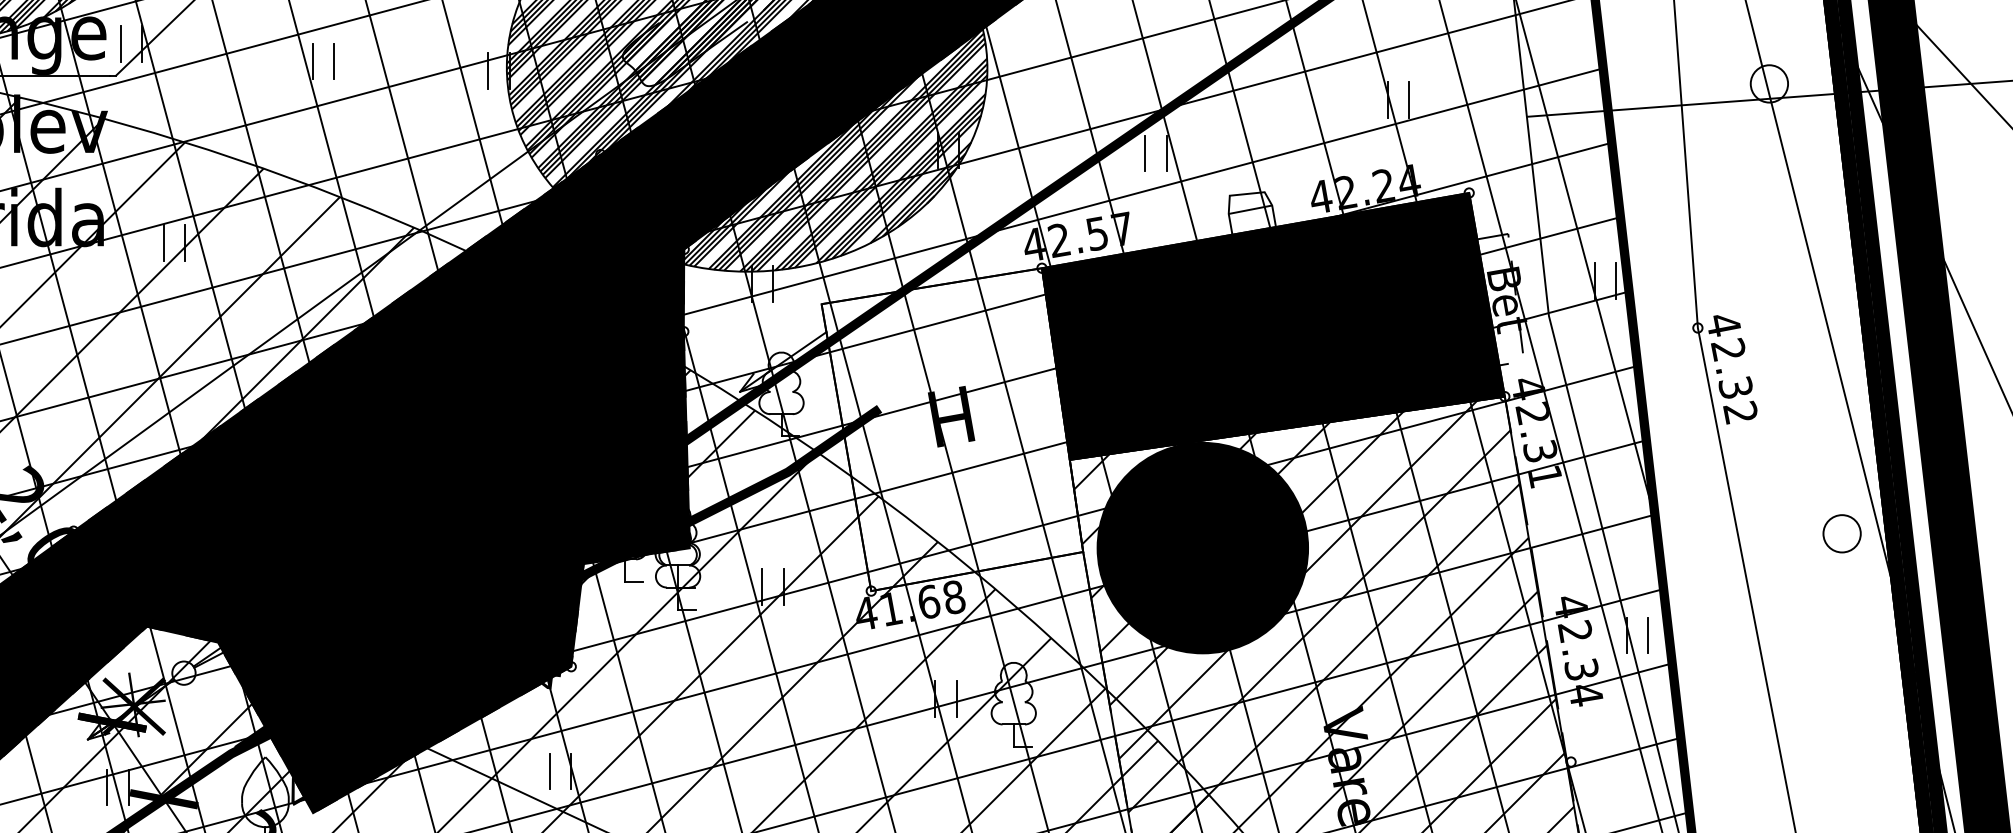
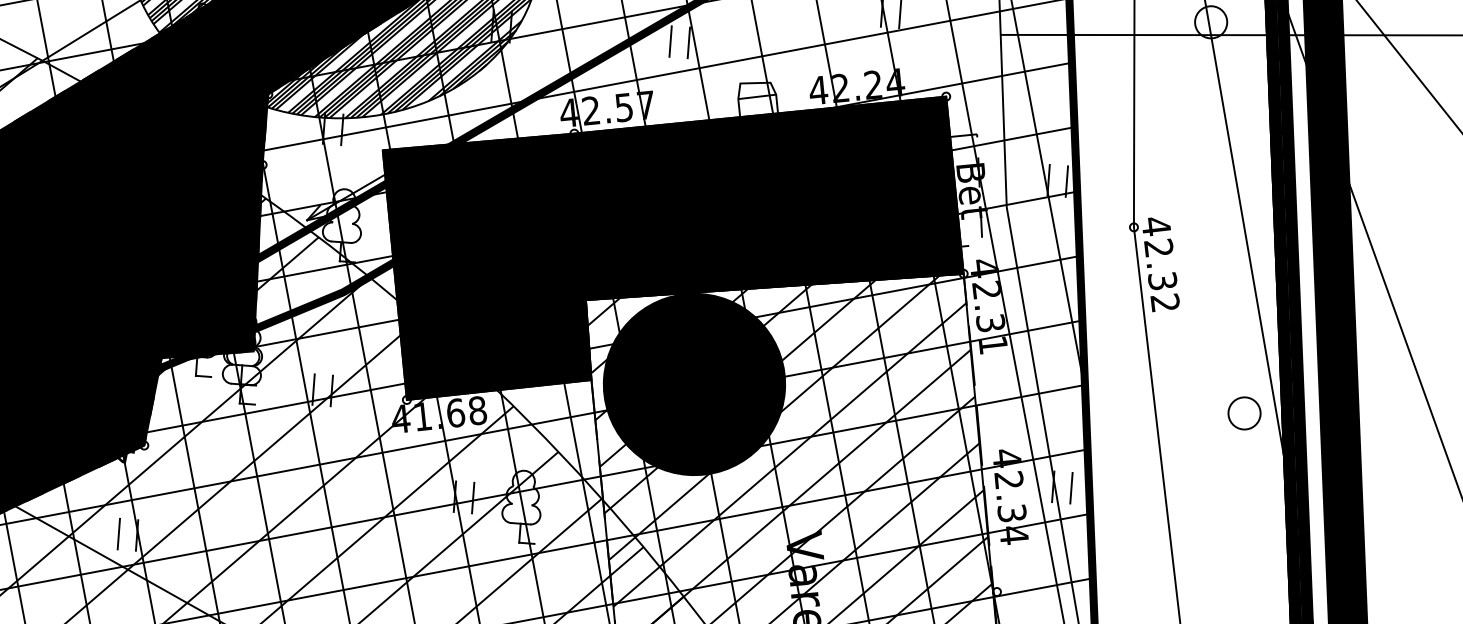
fill: (952, 429) -> (487, 266), added

